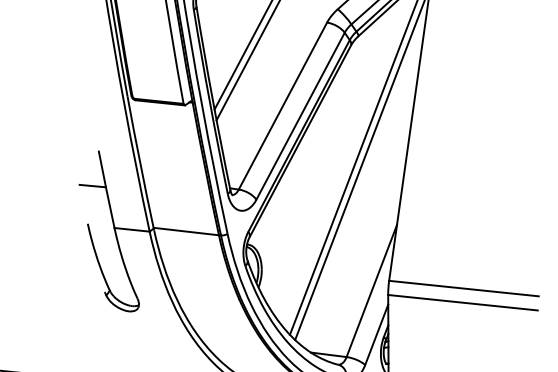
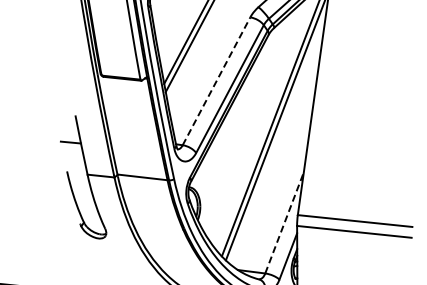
line: (282, 105) -> (216, 80), solid -> dashed
line: (371, 290) -> (284, 222), solid -> dashed

